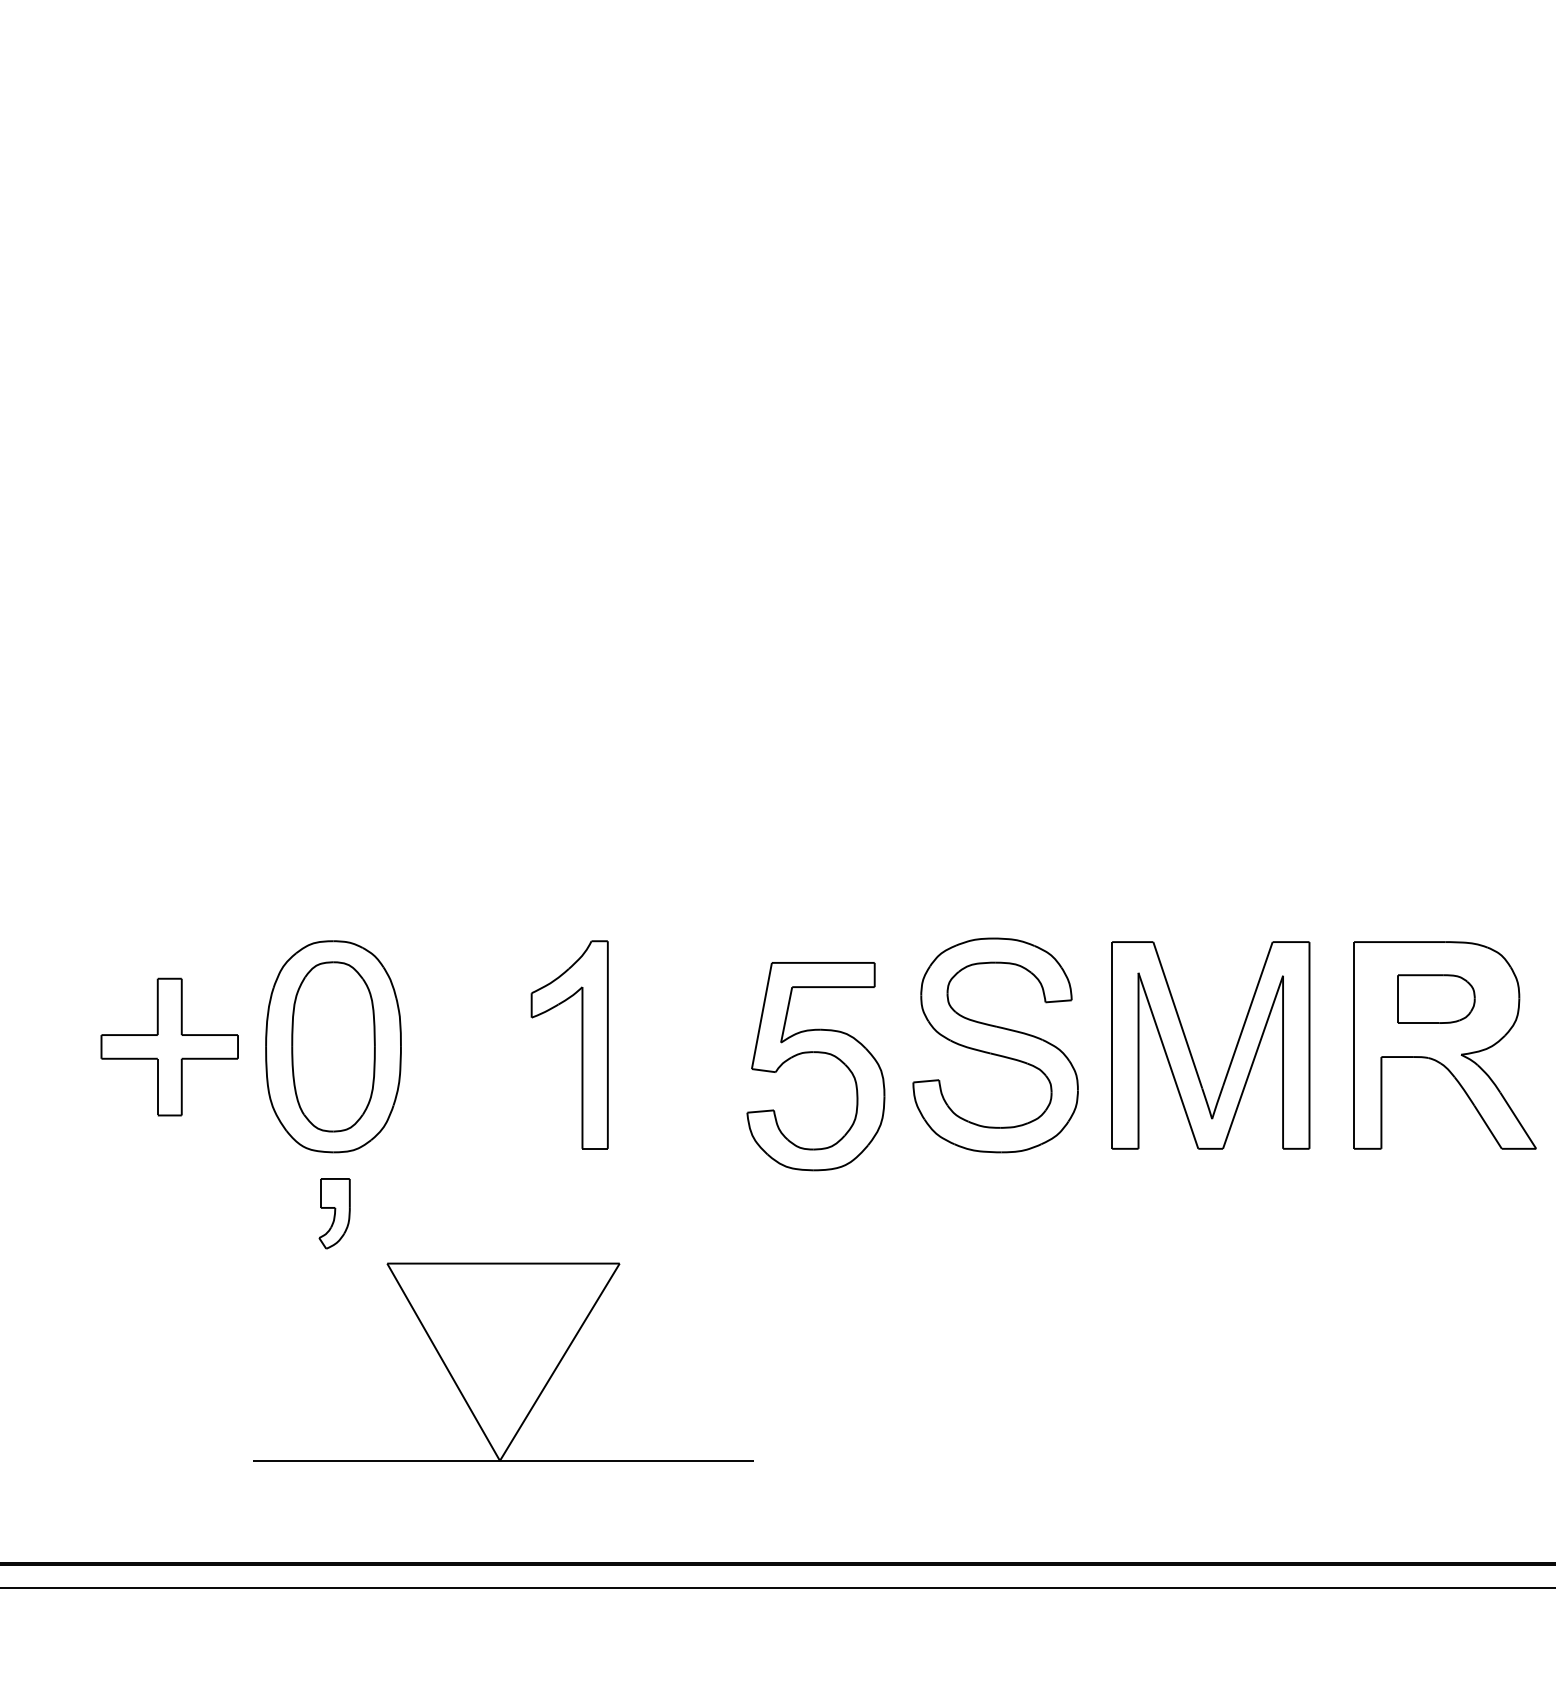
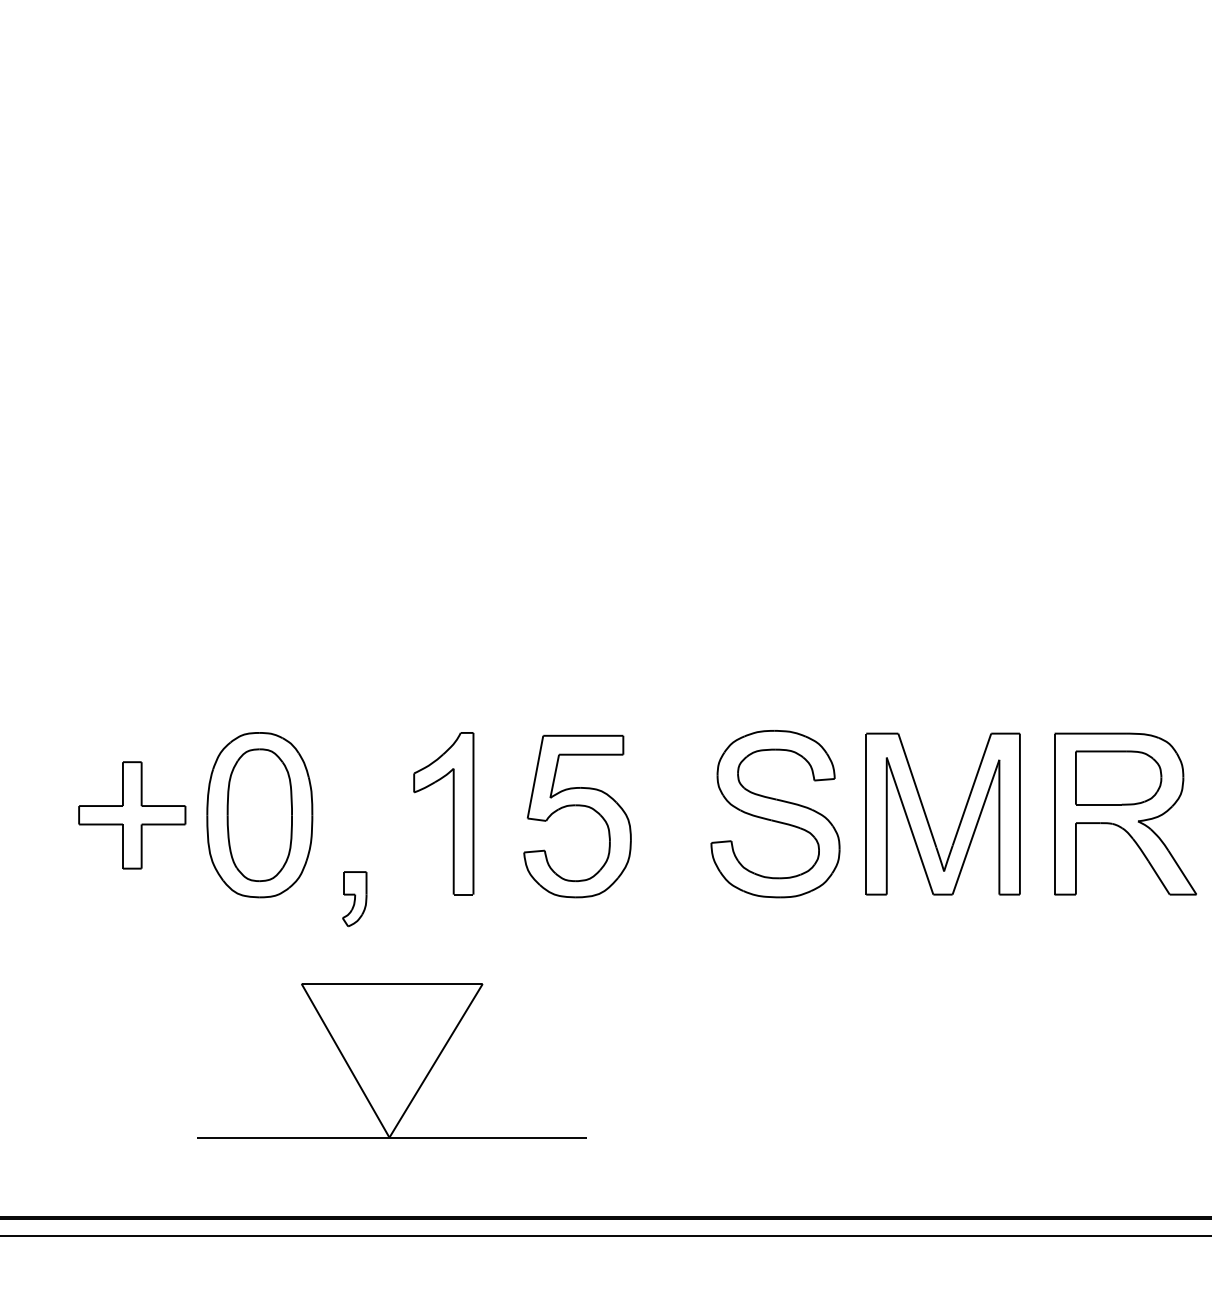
part: (1436, 998) -> (1118, 777), size x1.43
part: (815, 1053) -> (577, 806), moved
part: (334, 1214) -> (354, 899), moved

